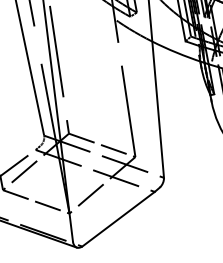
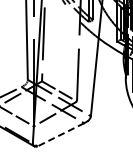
line: (118, 220) -> (60, 135), solid -> dashed

